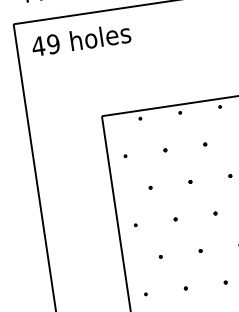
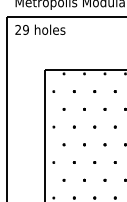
text: (38, 45) -> (18, 29), 49 -> 29

